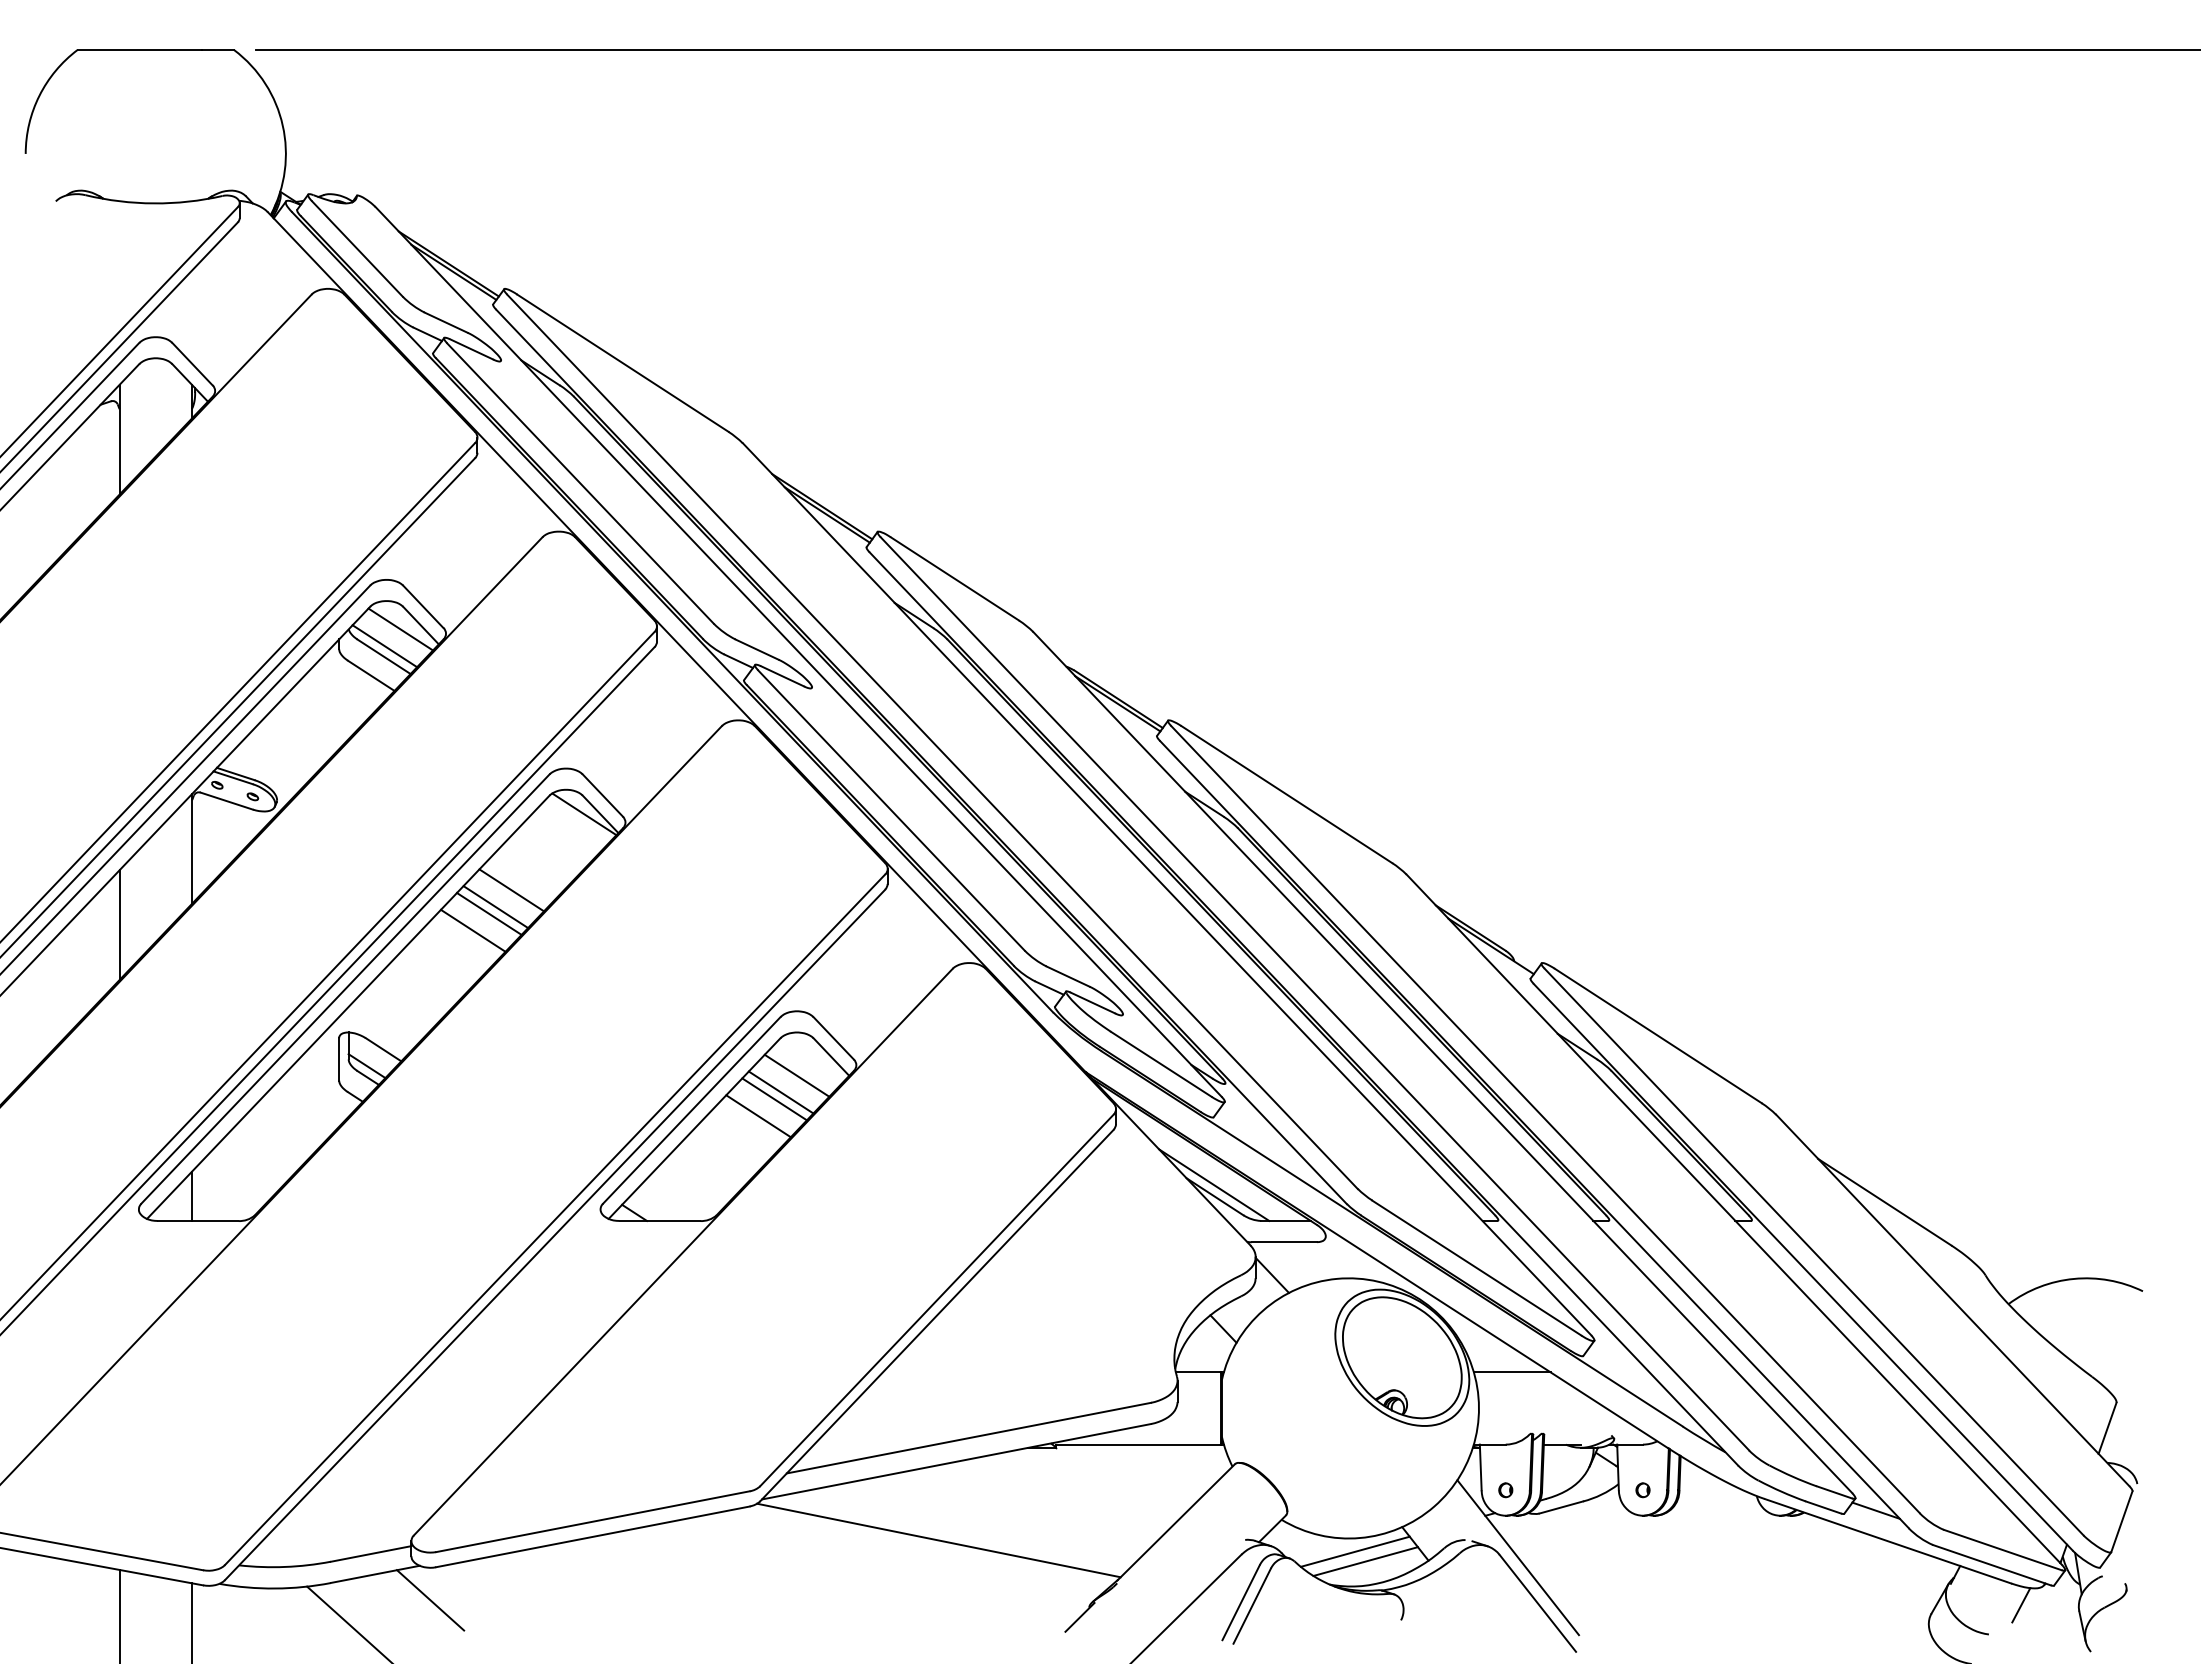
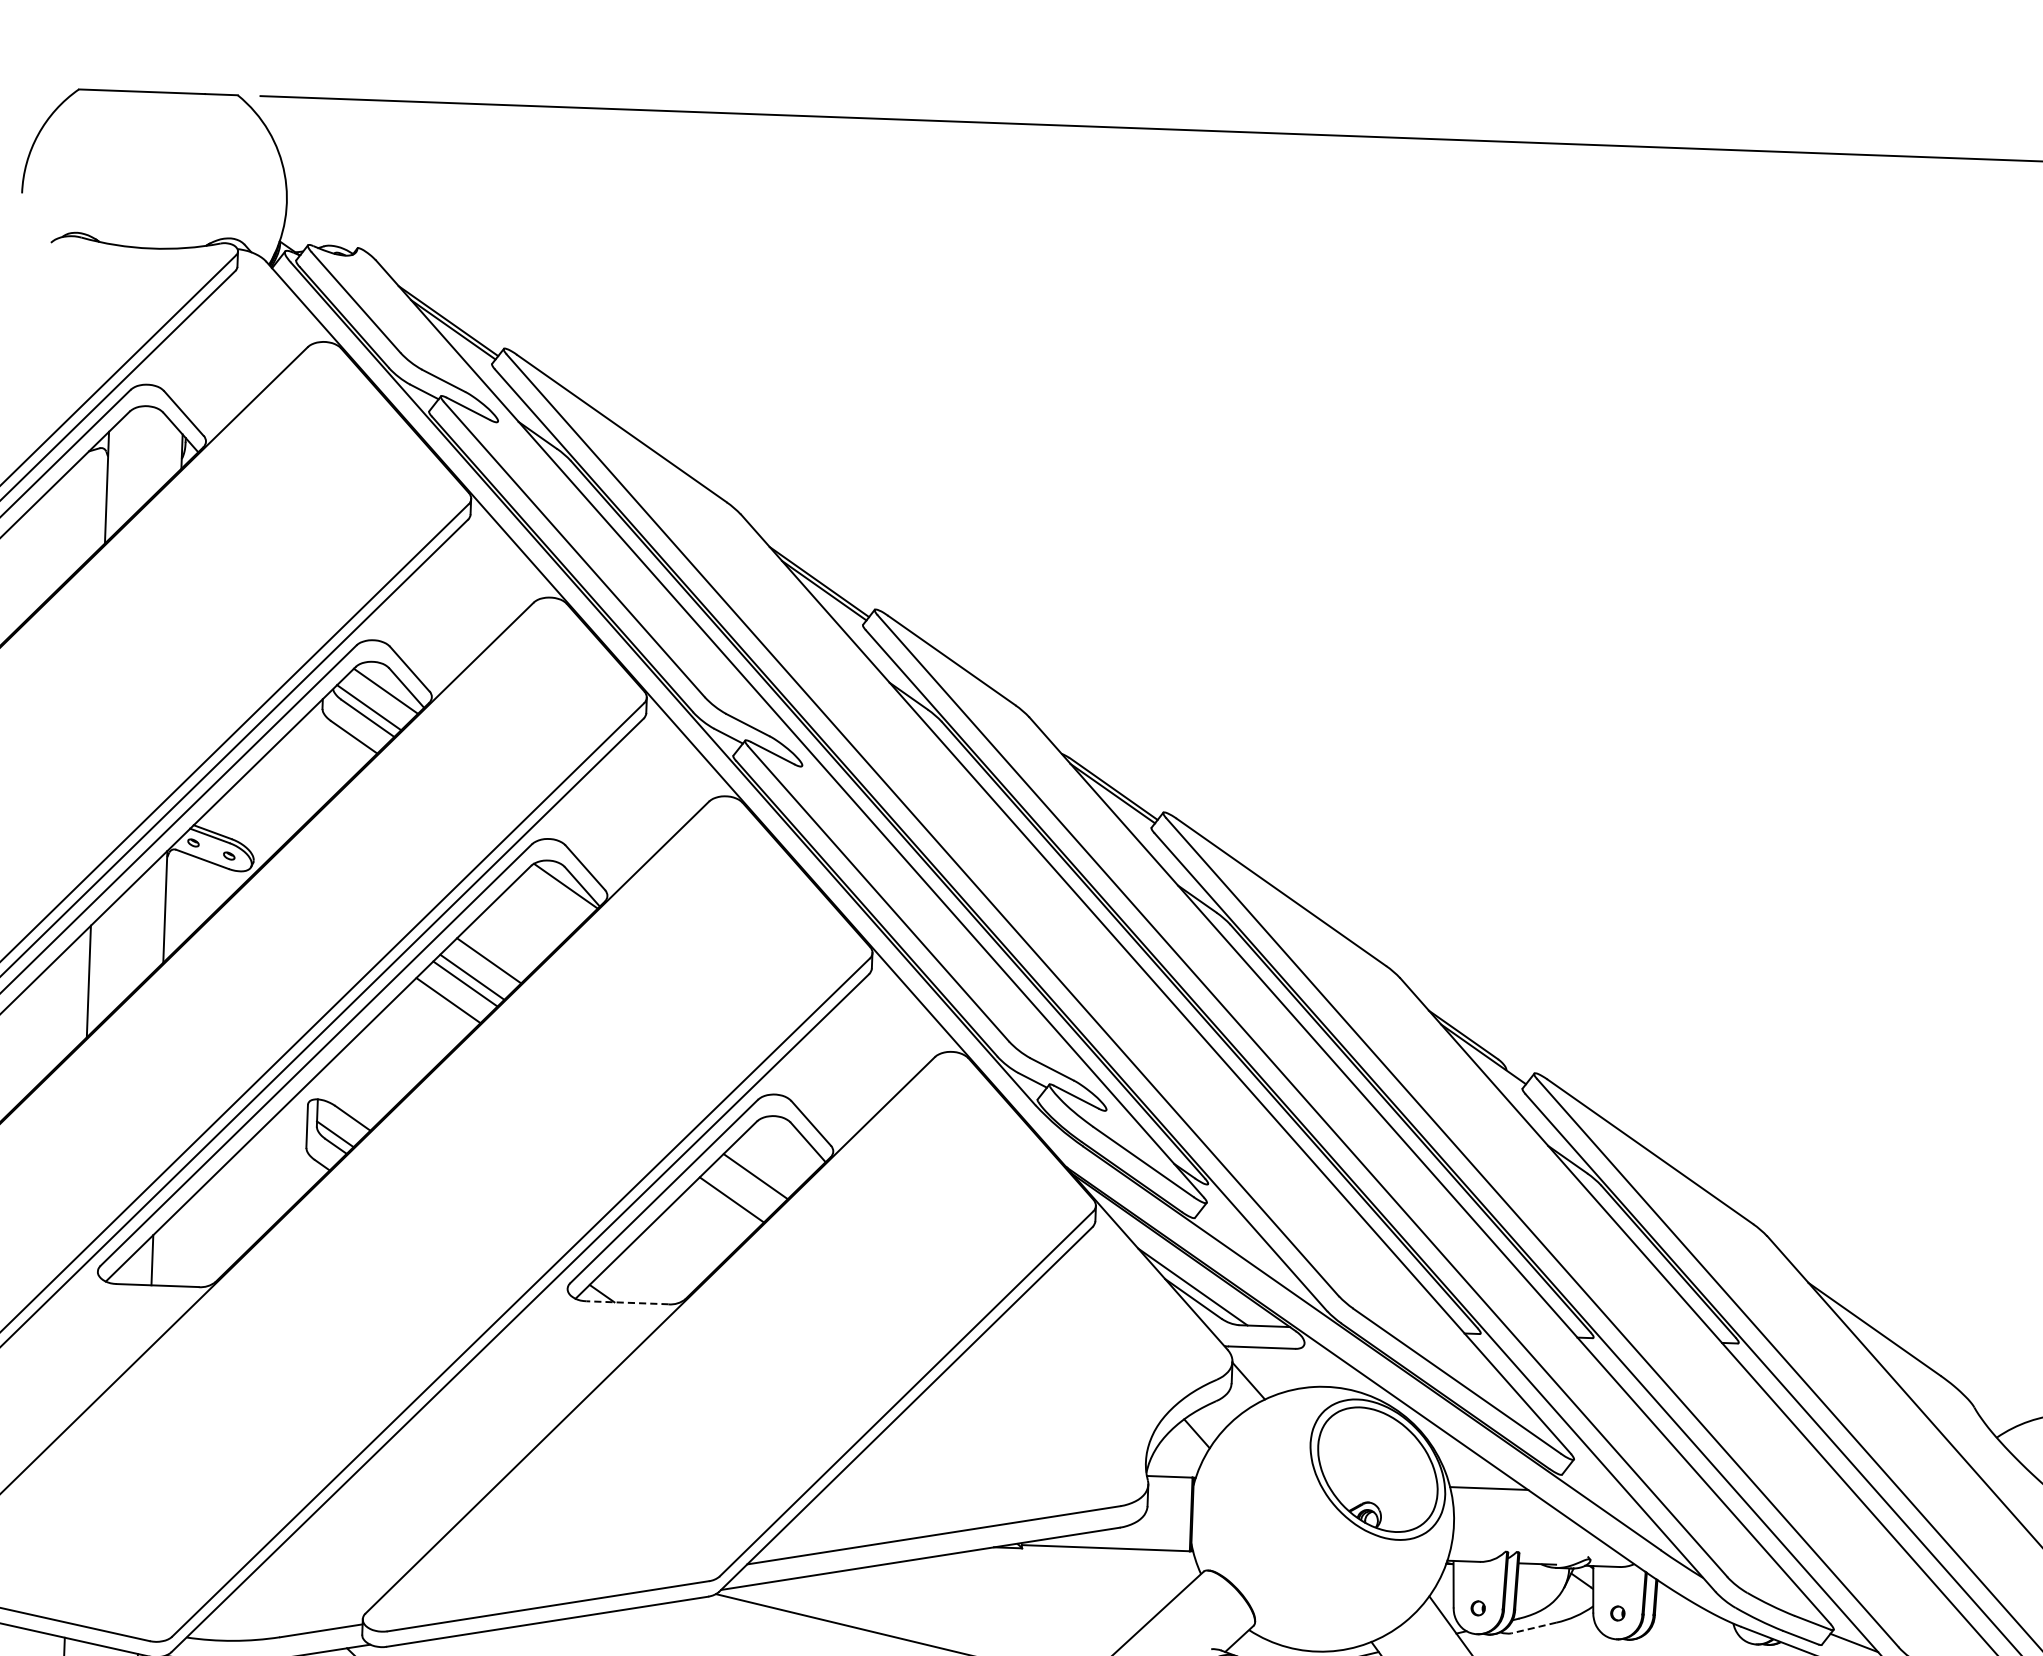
line: (796, 1075) -> (771, 1159), removed
line: (774, 1099) -> (748, 1183), removed
line: (659, 1220) -> (627, 1302), solid -> dashed
line: (1561, 1507) -> (1534, 1627), solid -> dashed

